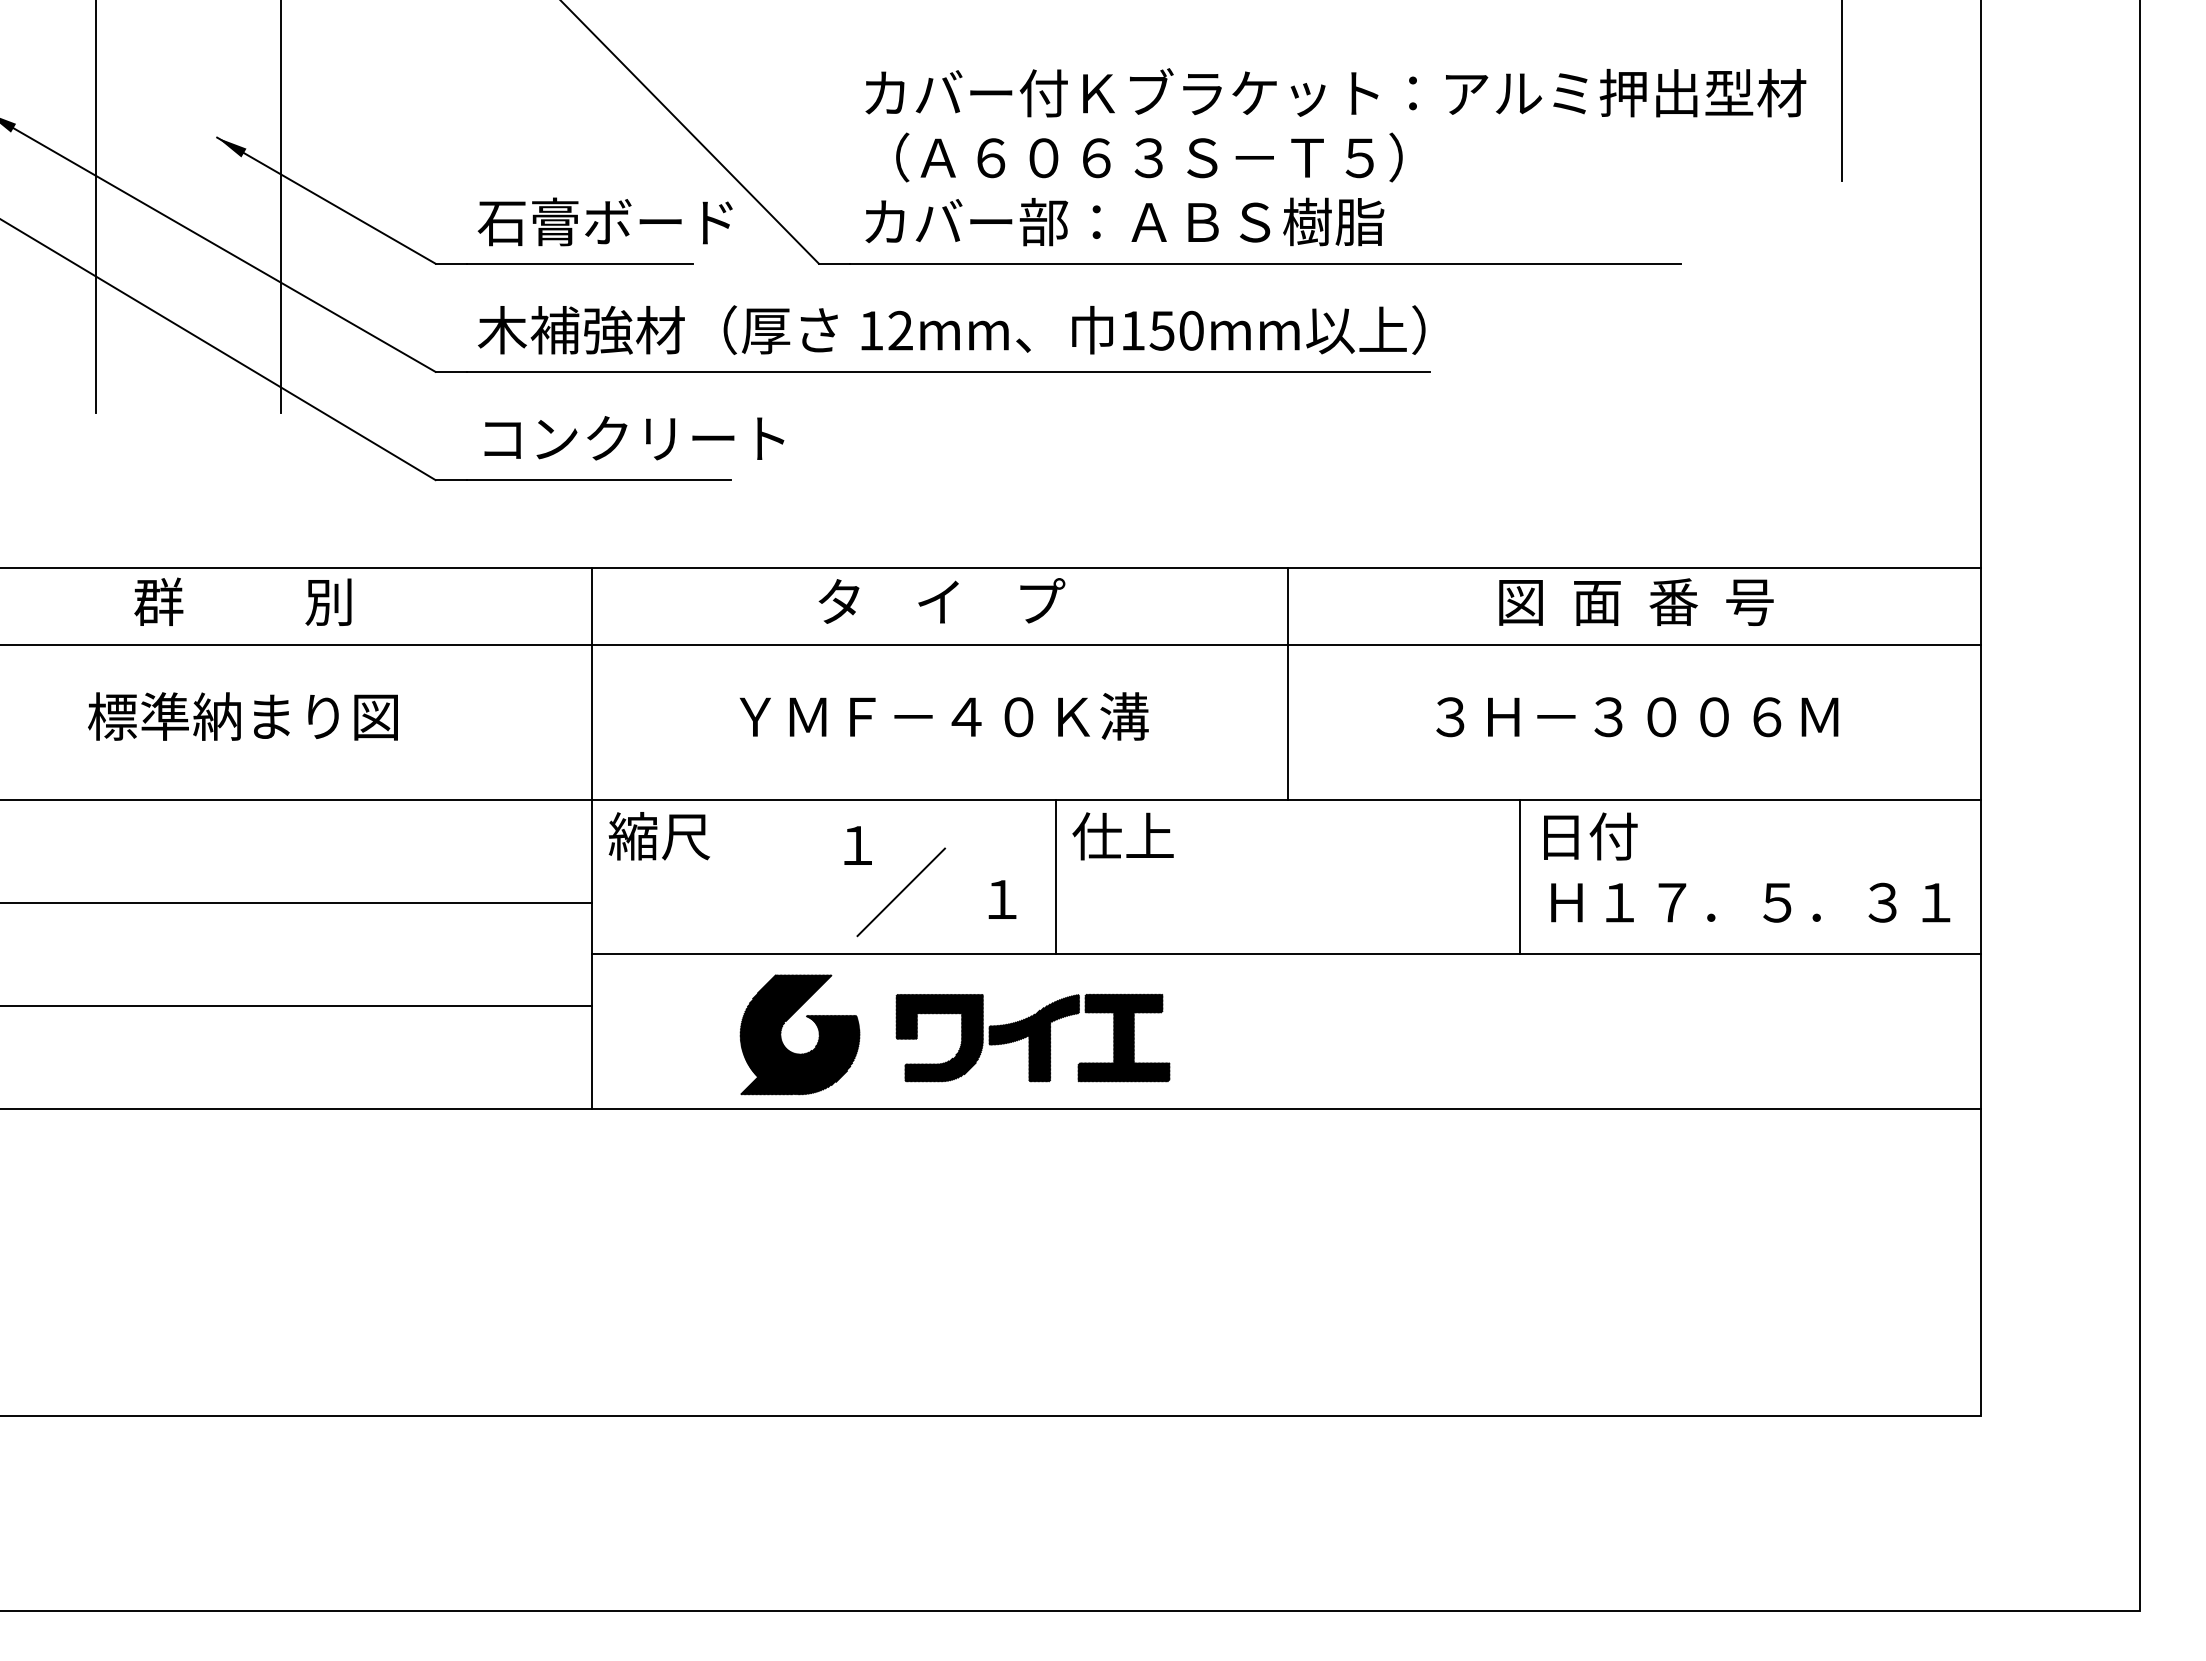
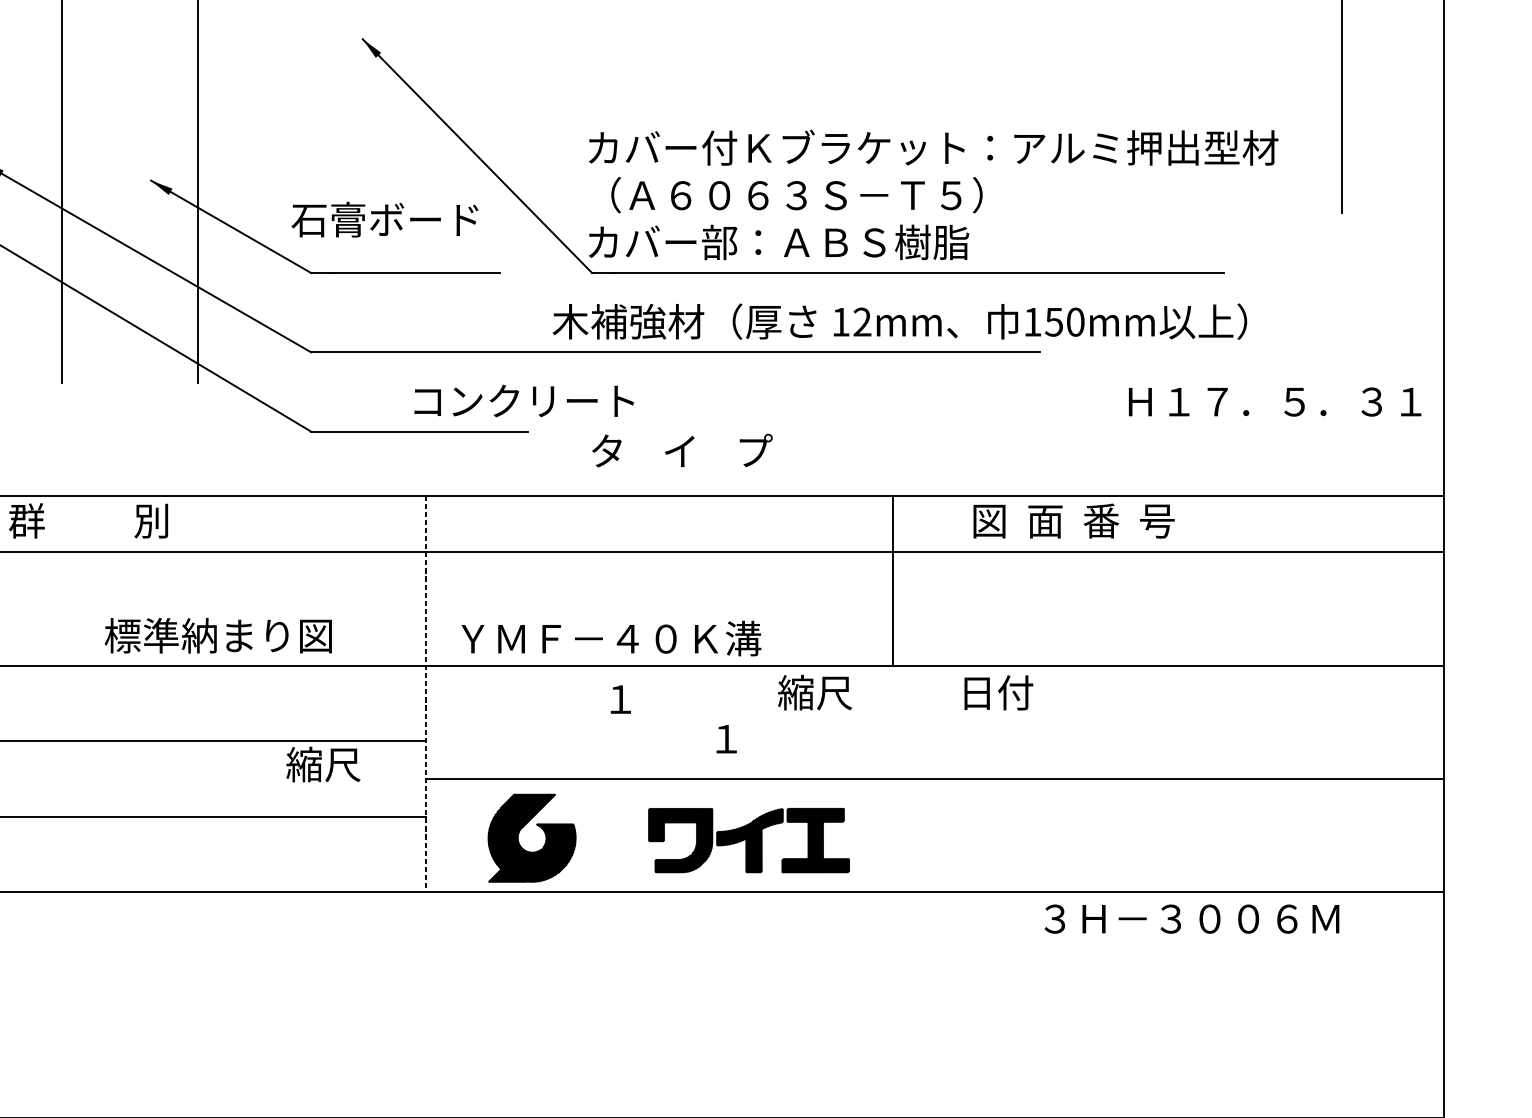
text: (1335, 157) -> (933, 195), moved
text: (604, 221) -> (384, 219), moved
text: (951, 329) -> (899, 321), moved
text: (634, 438) -> (524, 401), moved
text: (941, 600) -> (681, 450), moved
text: (242, 601) -> (88, 520), moved
text: (1636, 601) -> (1074, 520), moved
line: (1287, 683) -> (893, 580), moved
text: (242, 716) -> (217, 635), moved
text: (943, 716) -> (610, 638), moved
text: (1637, 717) -> (1192, 919), moved
text: (658, 836) -> (322, 764), moved
text: (1122, 836) -> (814, 692), 仕上 -> 縮尺
text: (1590, 836) -> (998, 692), moved
line: (592, 838) -> (426, 694), solid -> dashed
line: (1055, 876) -> (765, 722), removed
line: (1519, 876) -> (1105, 722), removed
line: (900, 892) -> (651, 733), removed
text: (1750, 902) -> (1274, 401), moved
part: (783, 1026) -> (519, 832), moved

